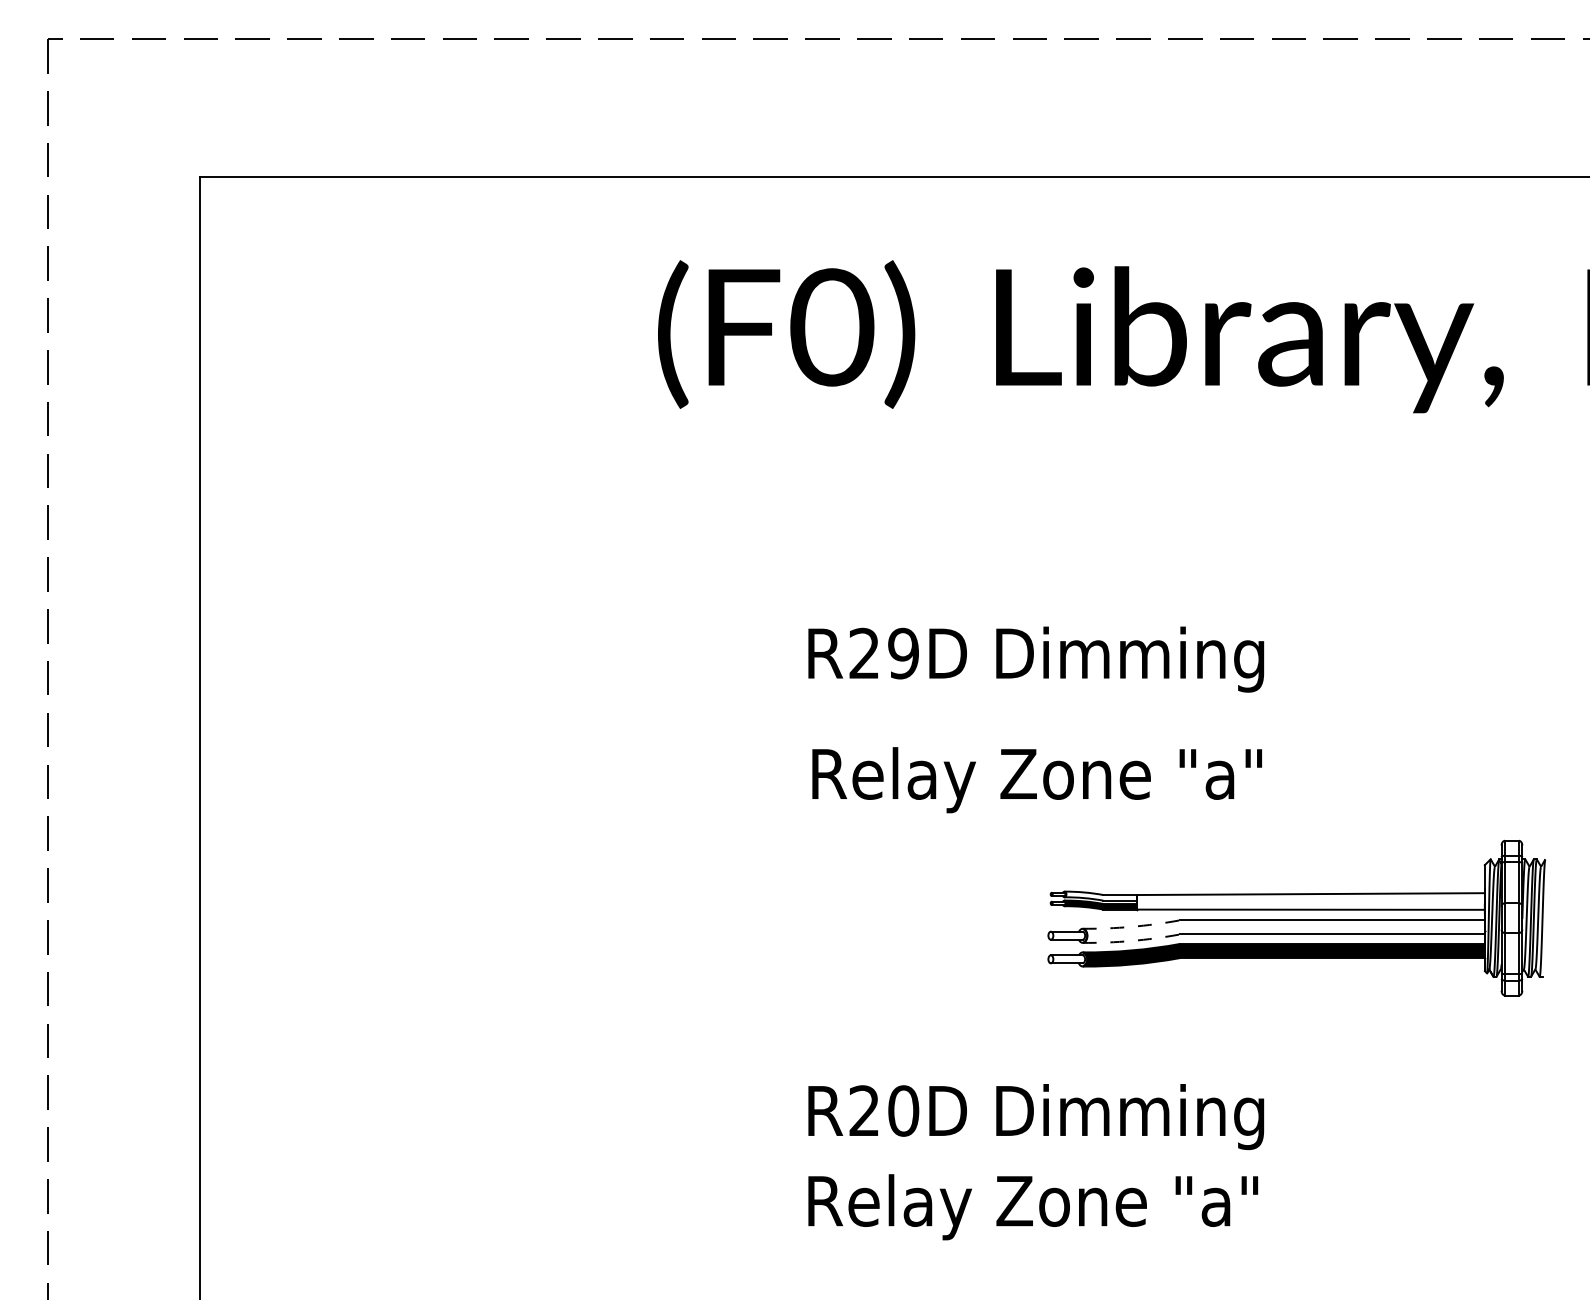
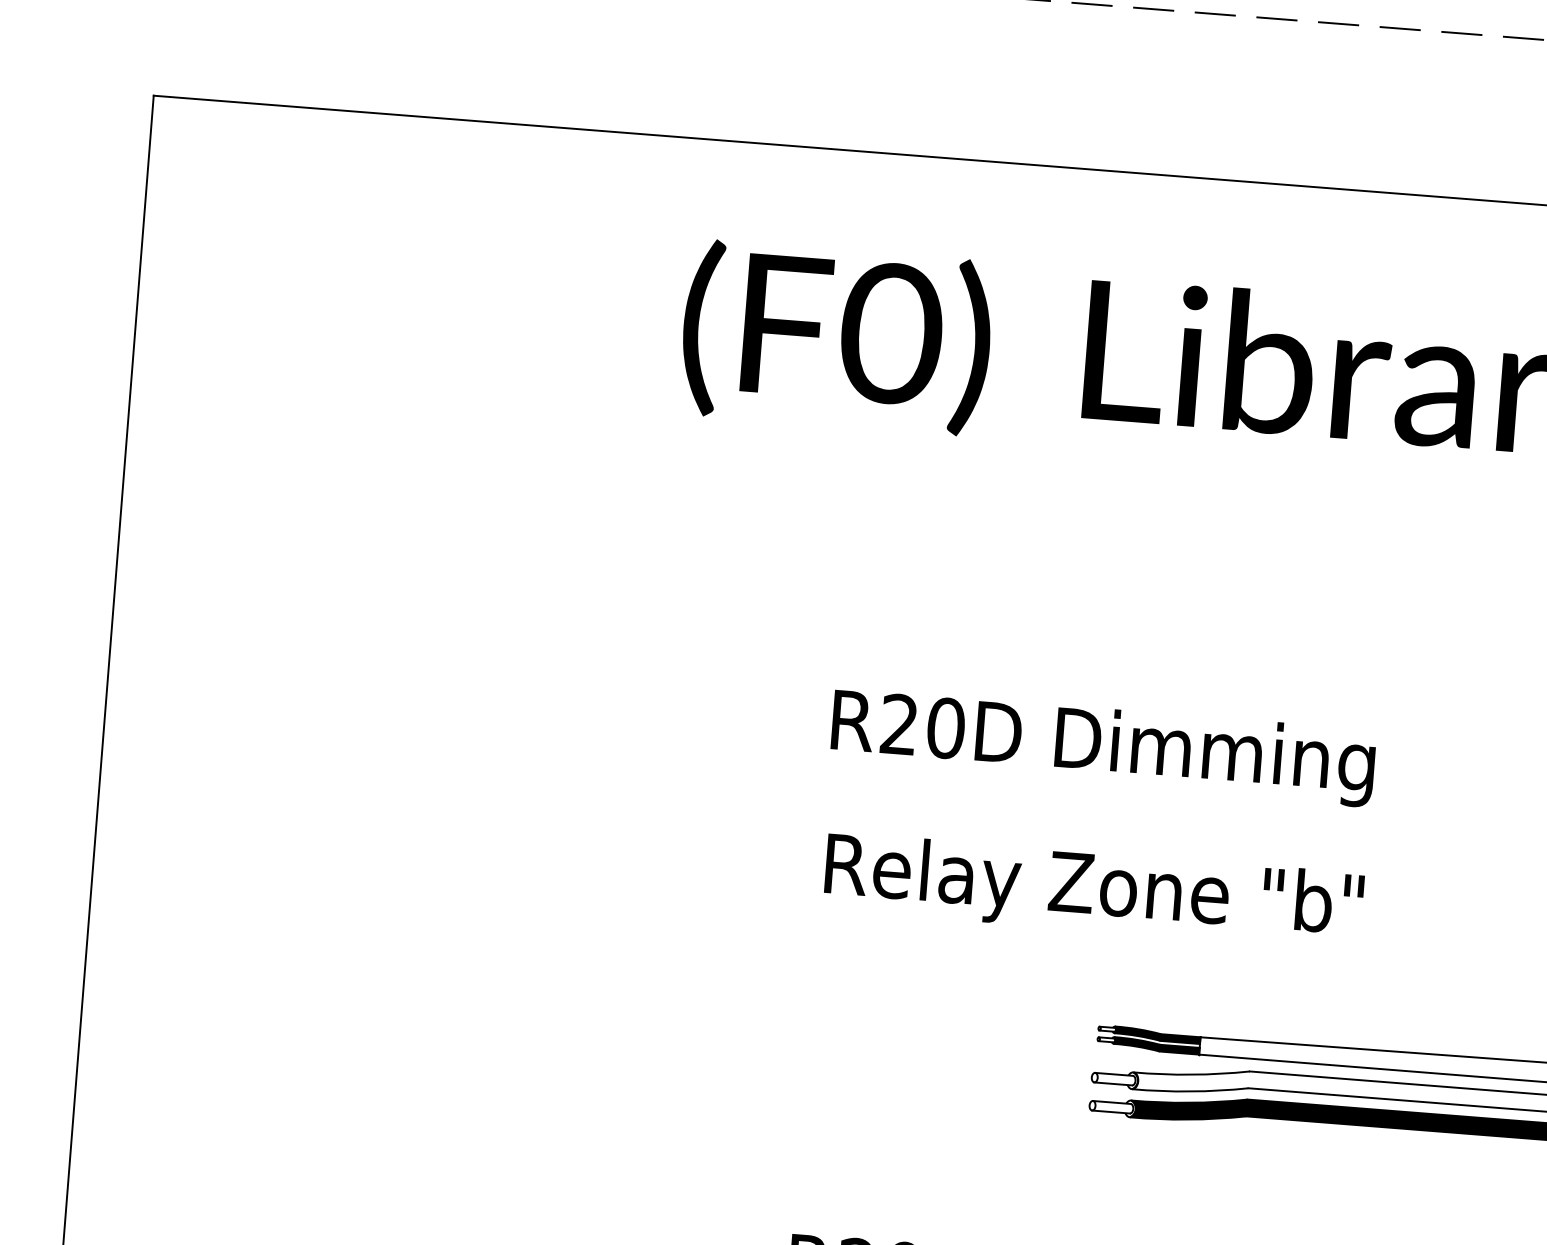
text: (903, 653) -> (945, 728), R29D -> R20D
text: (1234, 773) -> (1328, 901), Relay Zone "a" -> Relay Zone "b"
fill: (1100, 895) -> (1157, 1034), added
arc: (1131, 926) -> (1191, 1074), dashed -> solid
arc: (1131, 940) -> (1190, 1090), dashed -> solid

